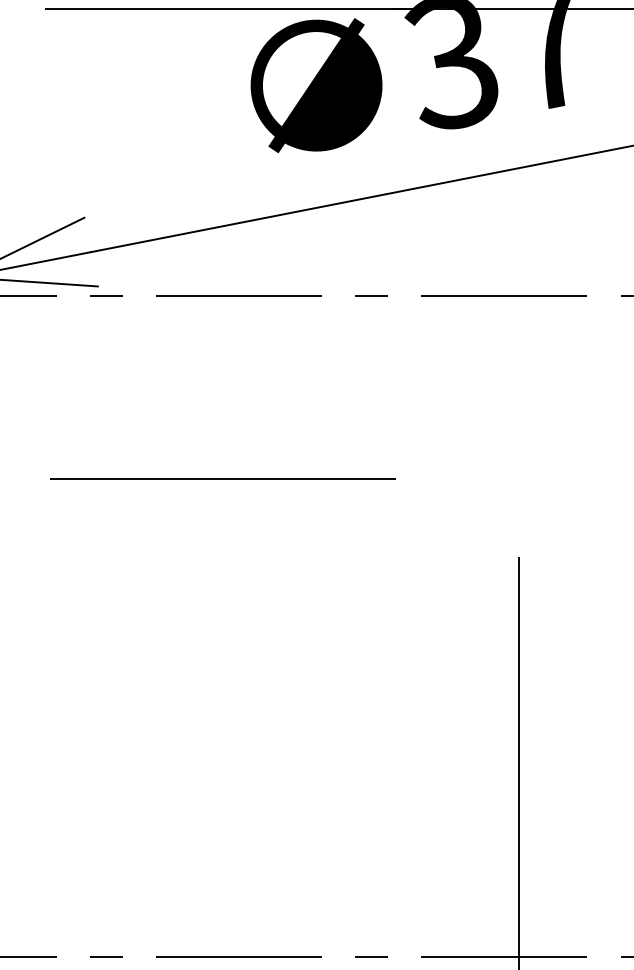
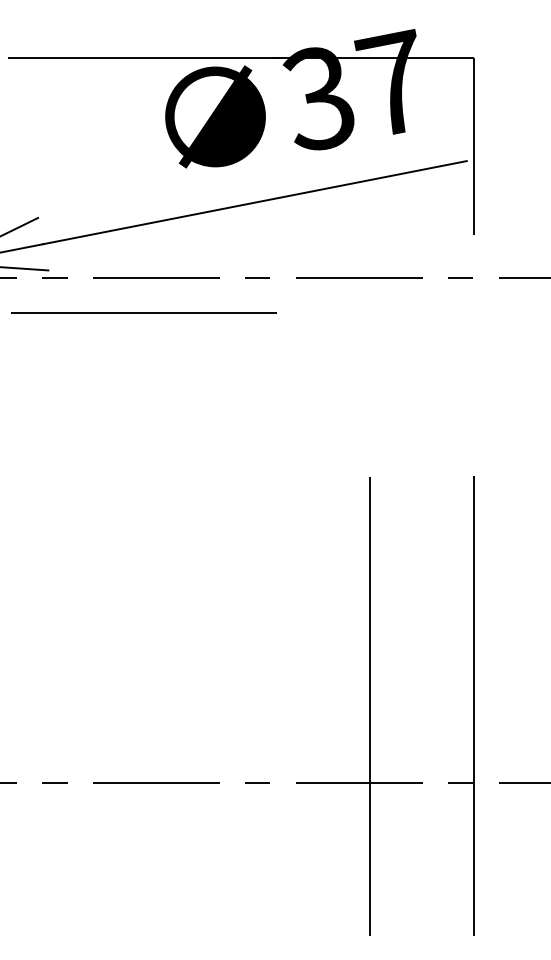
line: (222, 478) -> (143, 312), moved

